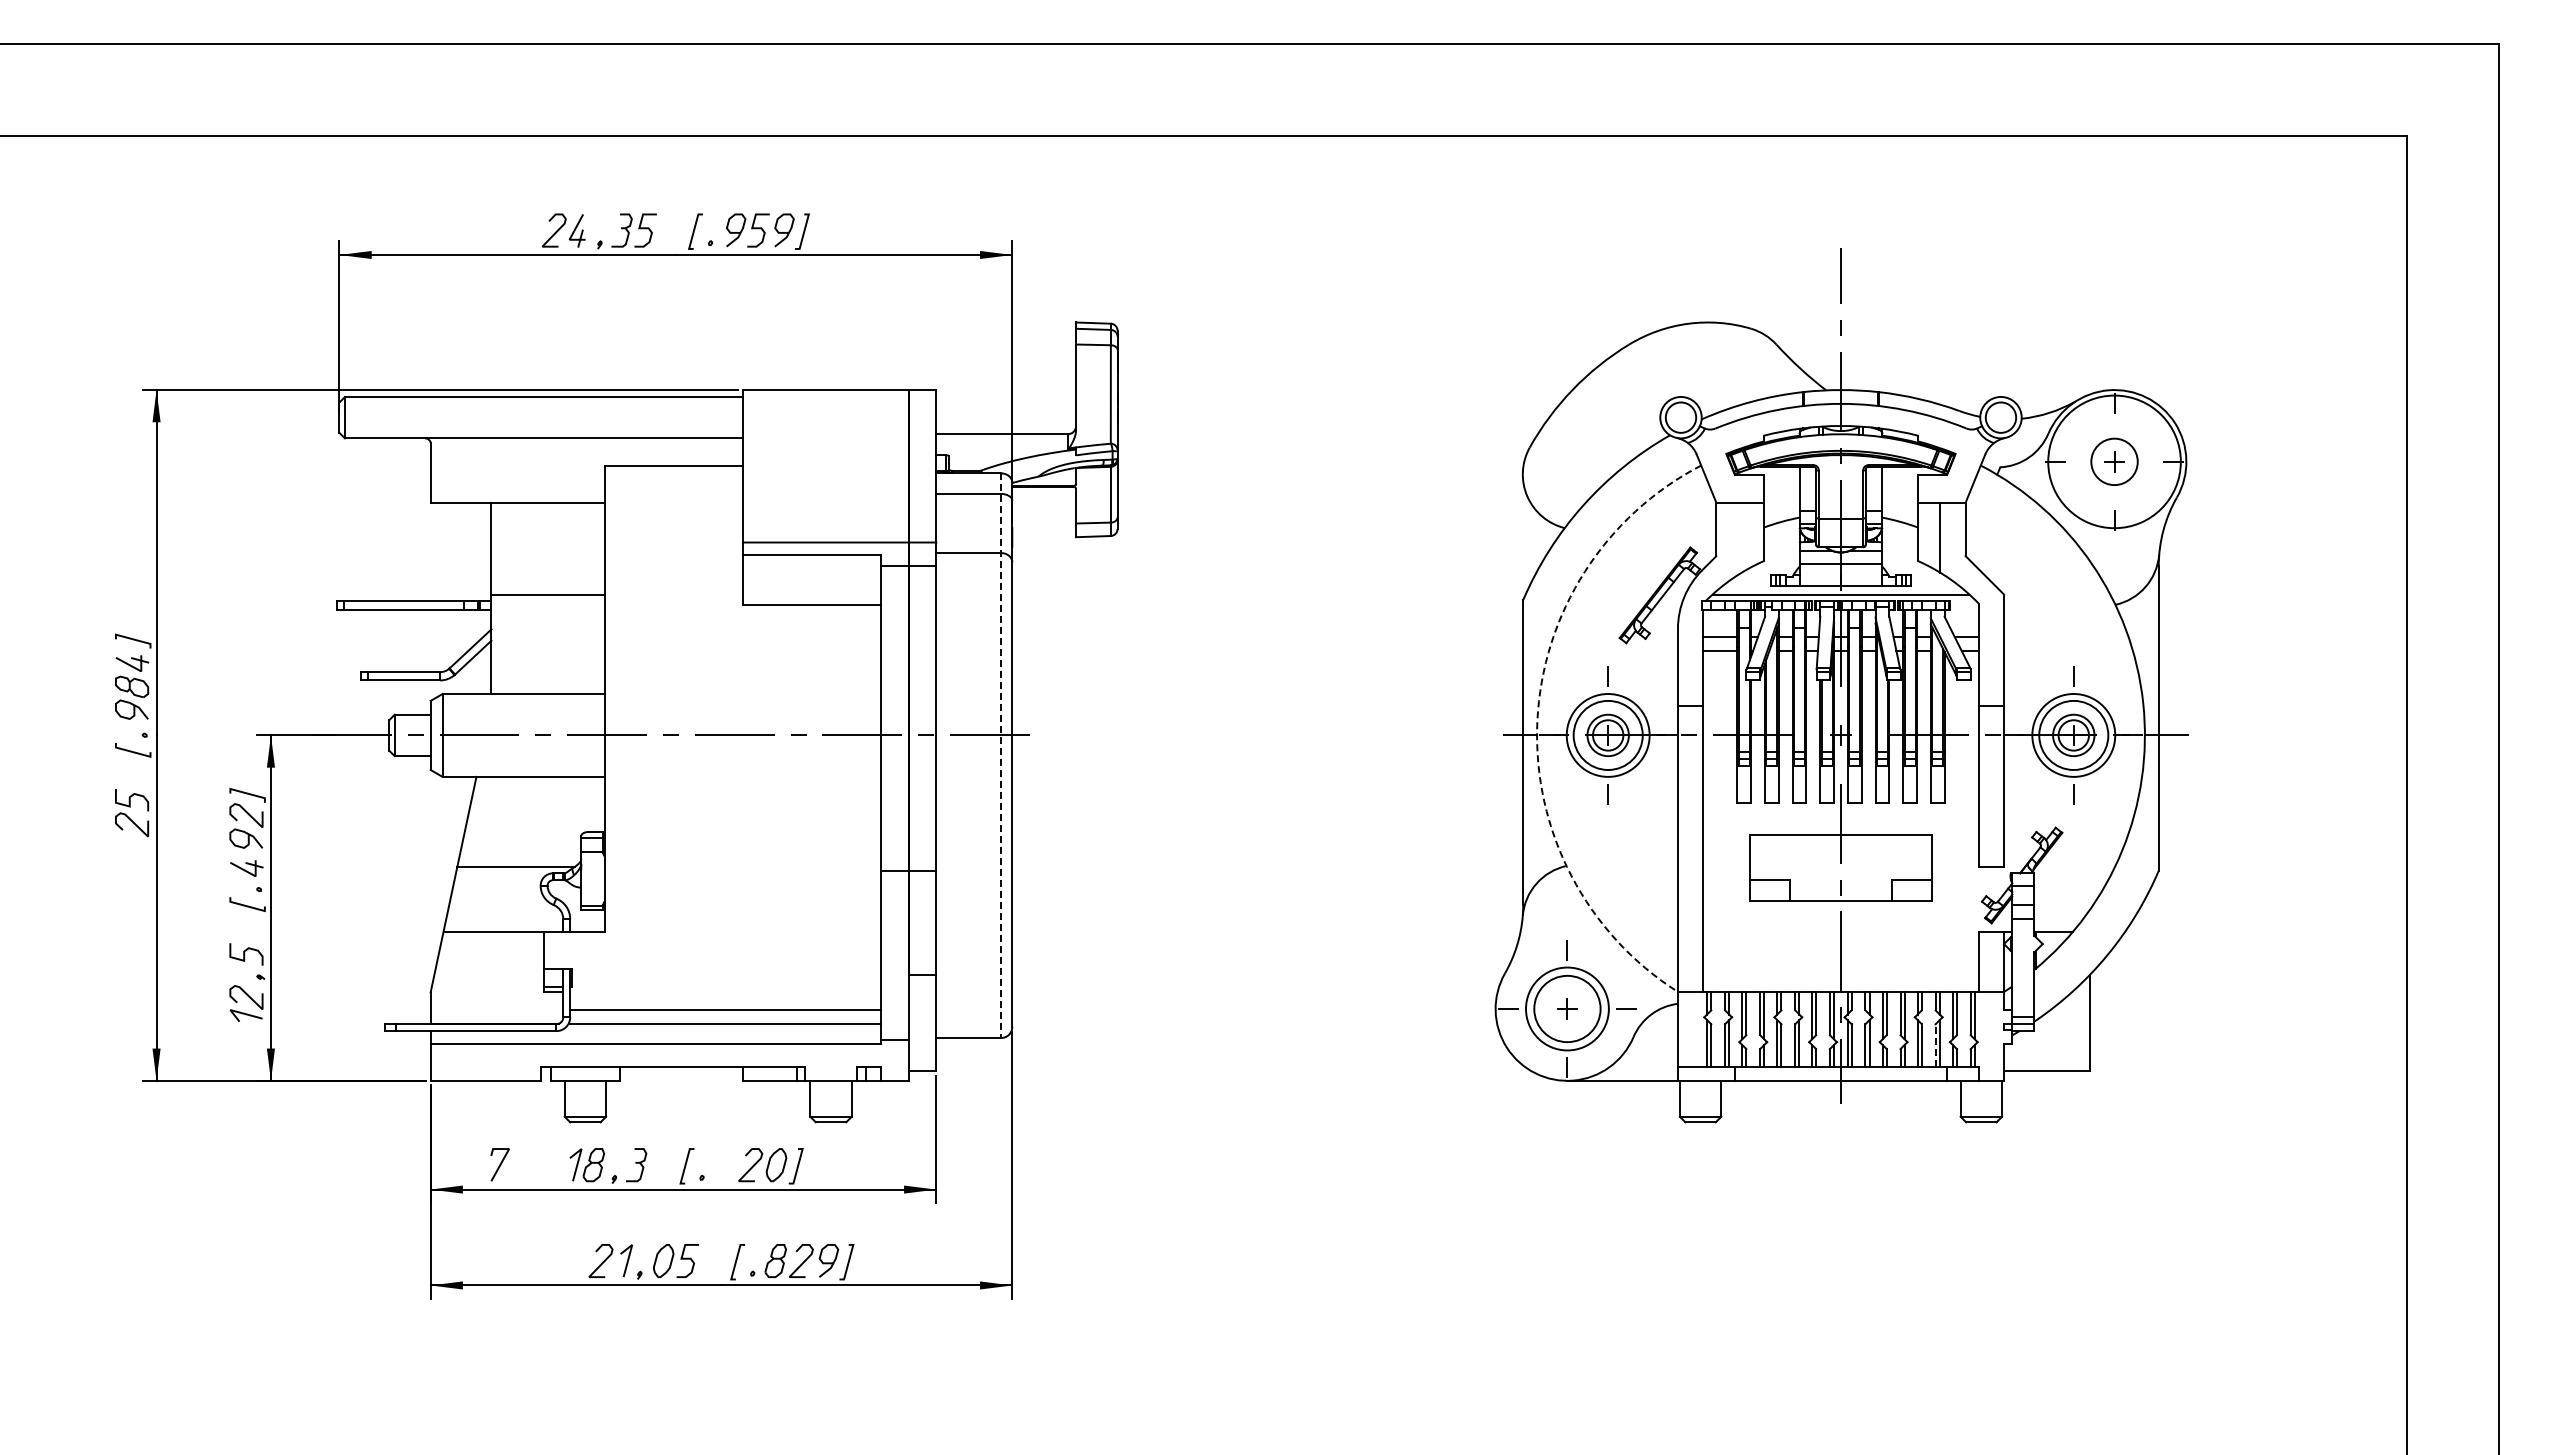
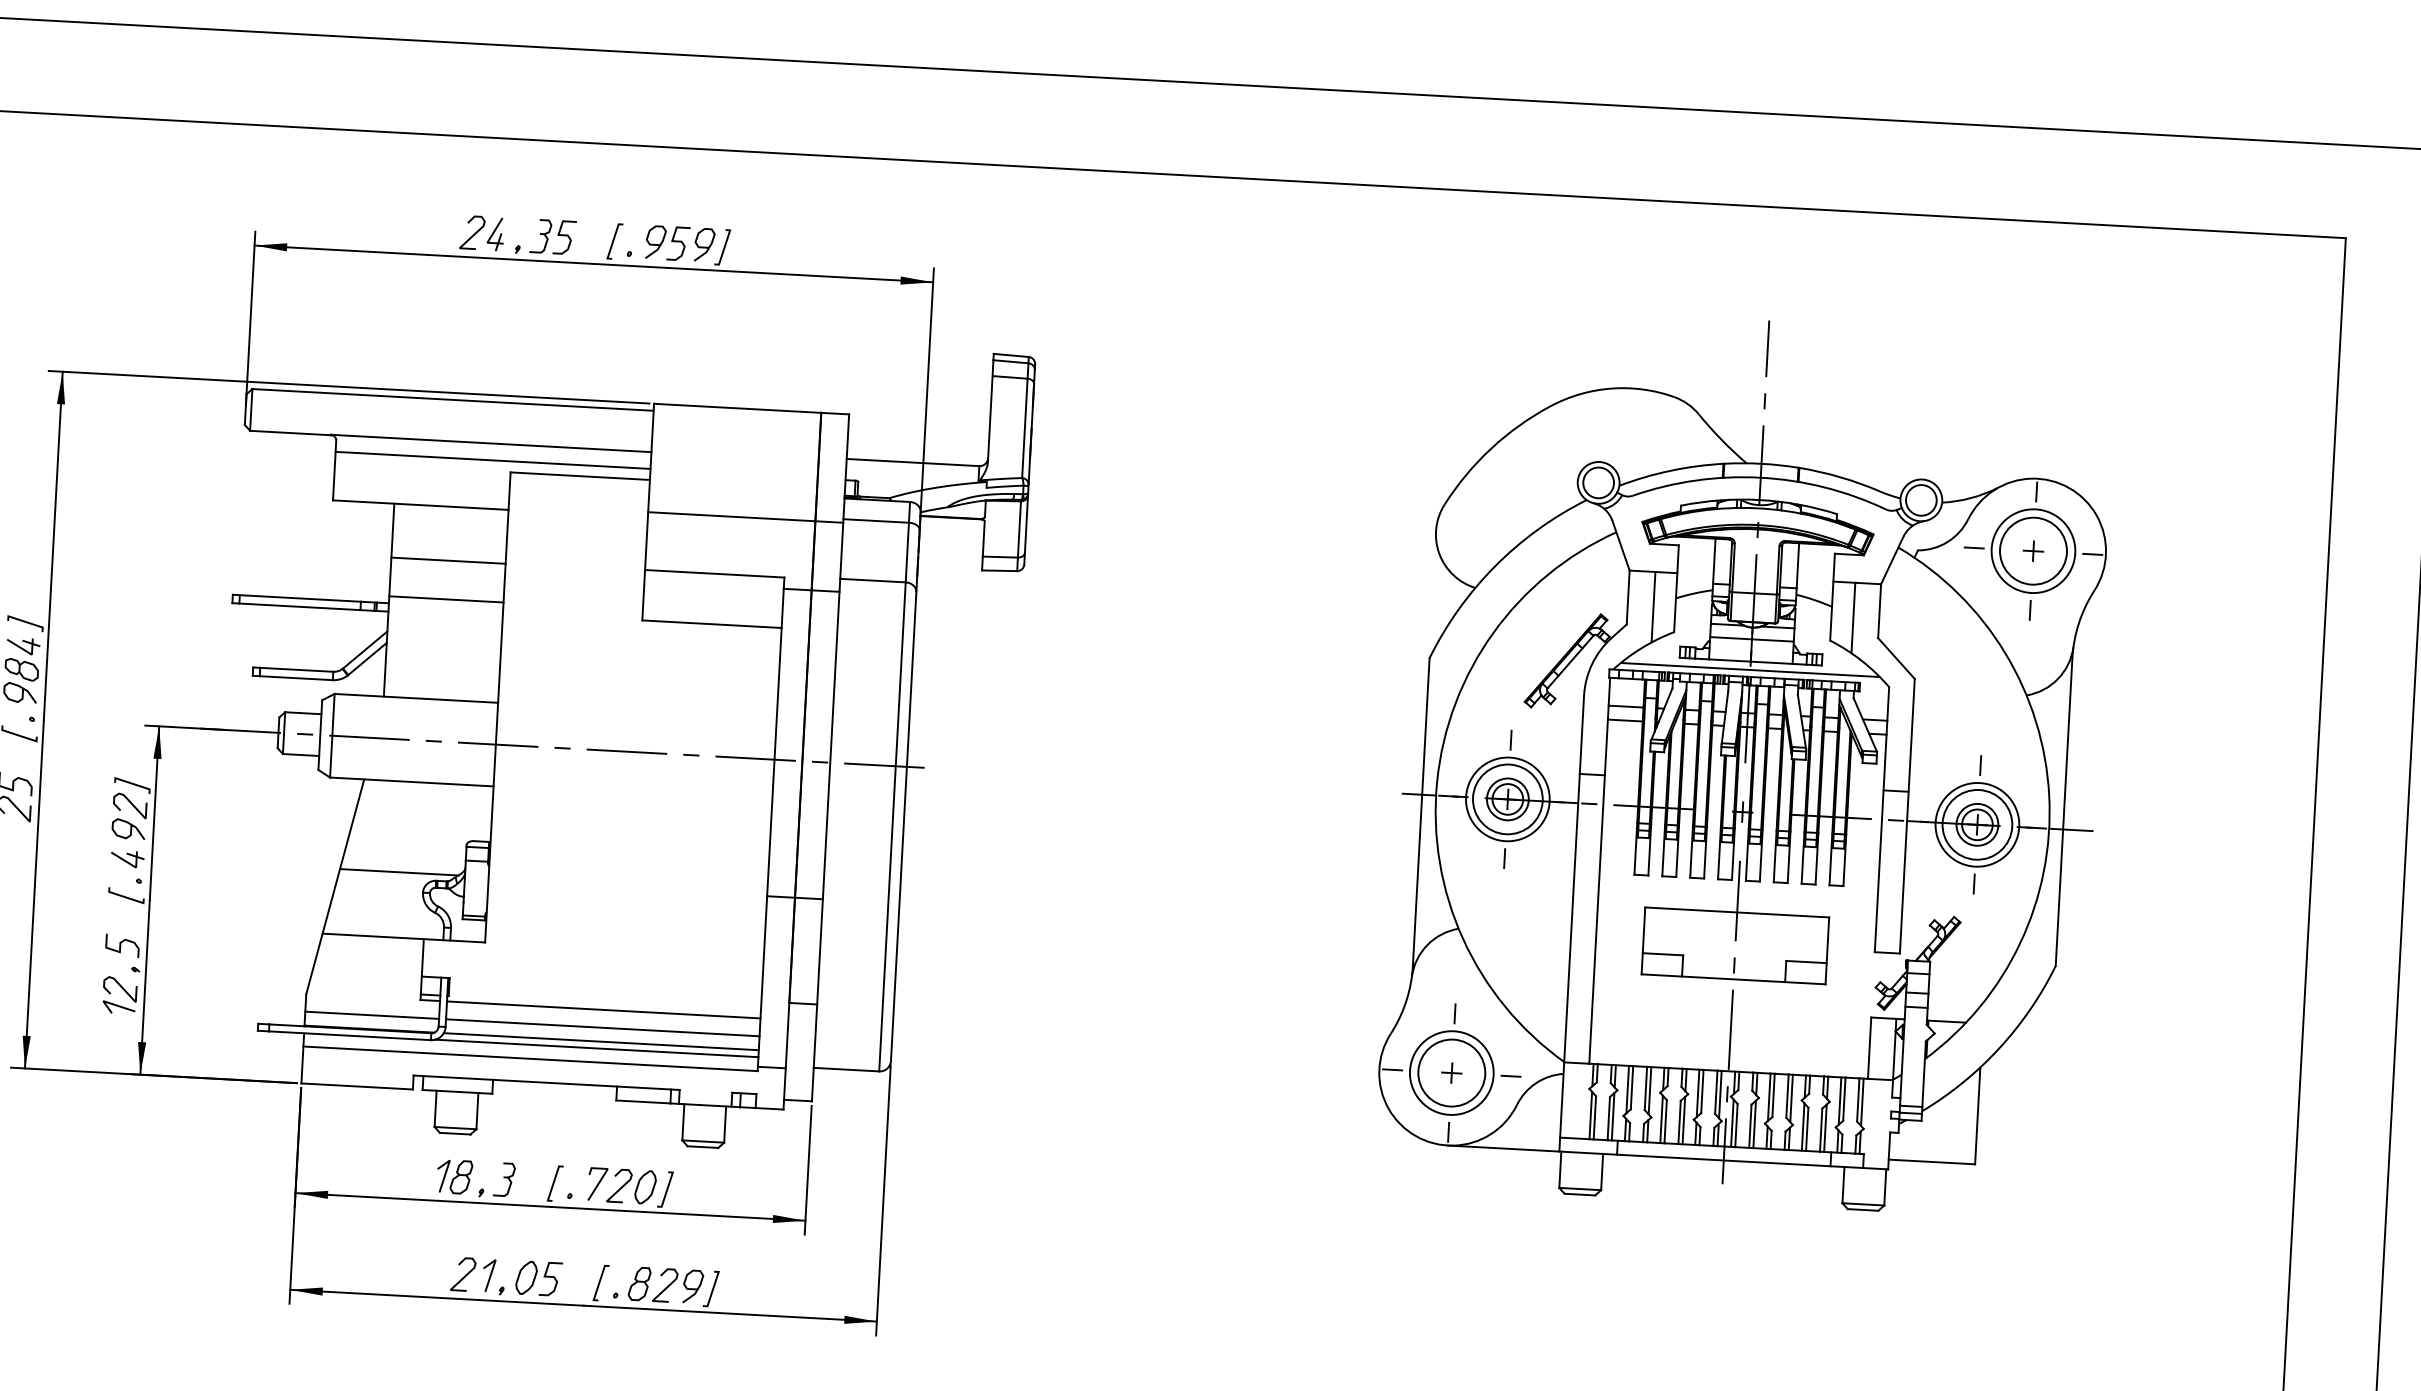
line: (586, 454) -> (492, 460), added
circle: (2114, 461) -> (2033, 550), size x0.62
circle: (2114, 461) -> (2033, 550), size x1.43
line: (1741, 537) -> (1653, 607), added
line: (839, 542) -> (745, 517), moved
line: (547, 556) -> (447, 561), added
arc: (1537, 722) -> (1437, 782), dashed -> solid
line: (1001, 756) -> (894, 787), dashed -> solid
line: (725, 991) -> (603, 1009), added
line: (496, 1009) -> (371, 1015), added
line: (720, 1030) -> (596, 1048), added
line: (1935, 1045) -> (1821, 1129), dashed -> solid
line: (499, 1164) -> (597, 1184), moved

